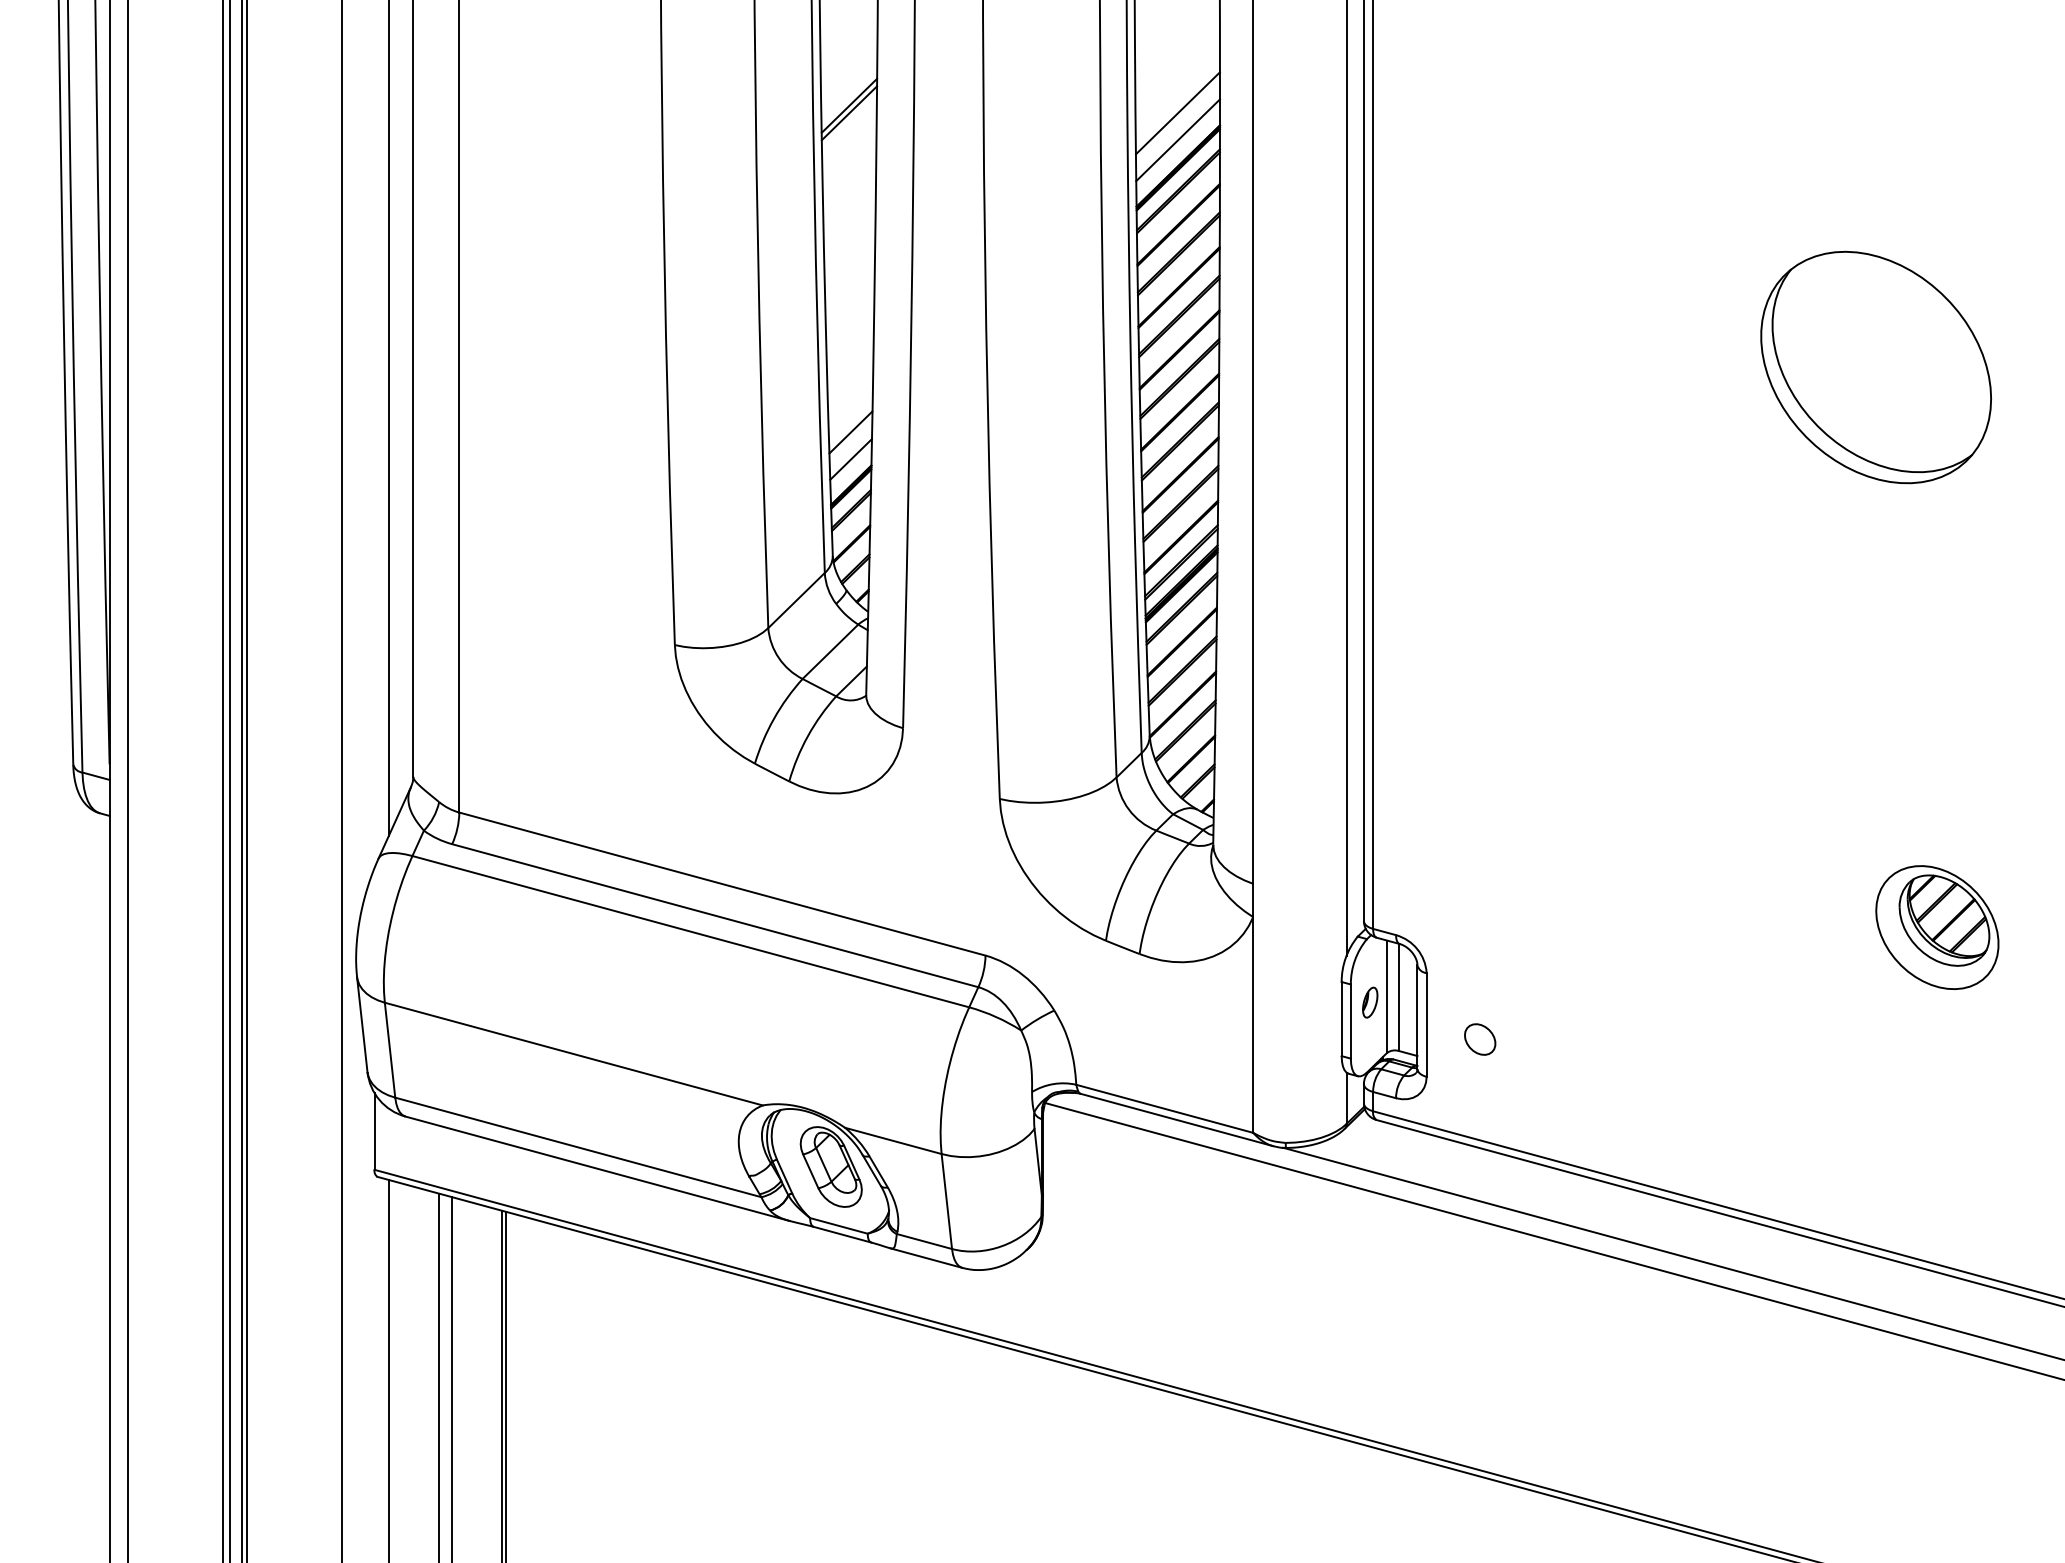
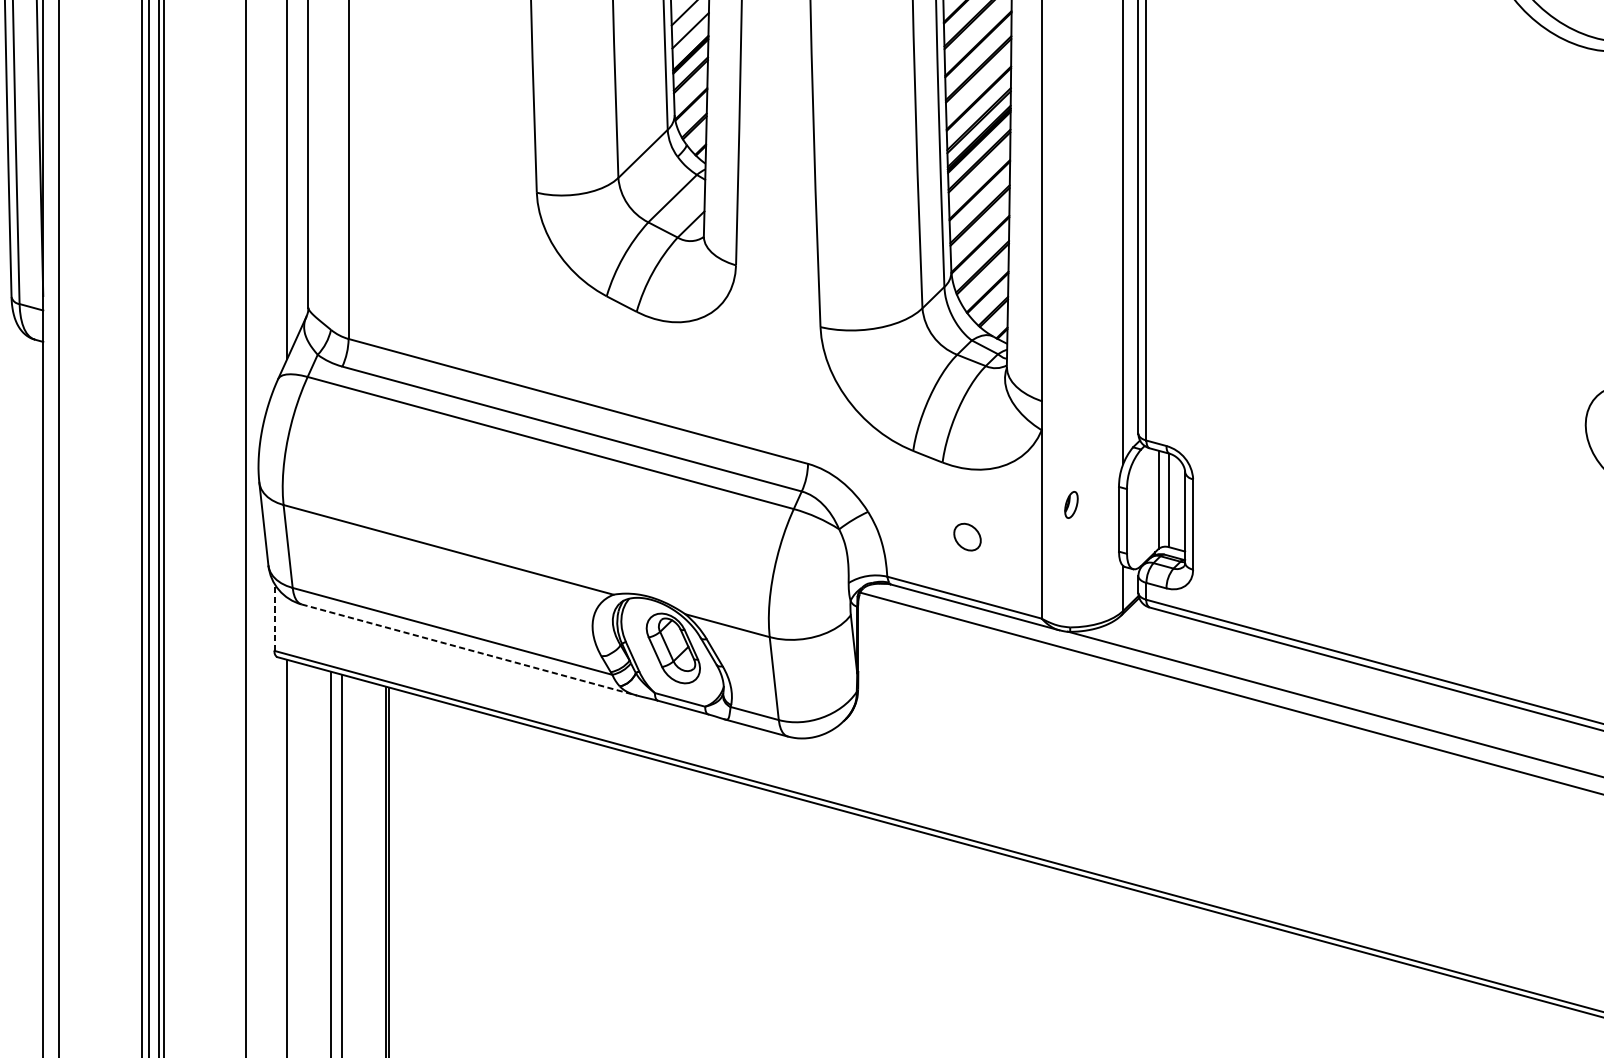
part: (1370, 1002) -> (1071, 504), moved
part: (1480, 1039) -> (967, 537), moved
line: (374, 1130) -> (274, 616), solid -> dashed
line: (598, 1168) -> (470, 649), solid -> dashed

